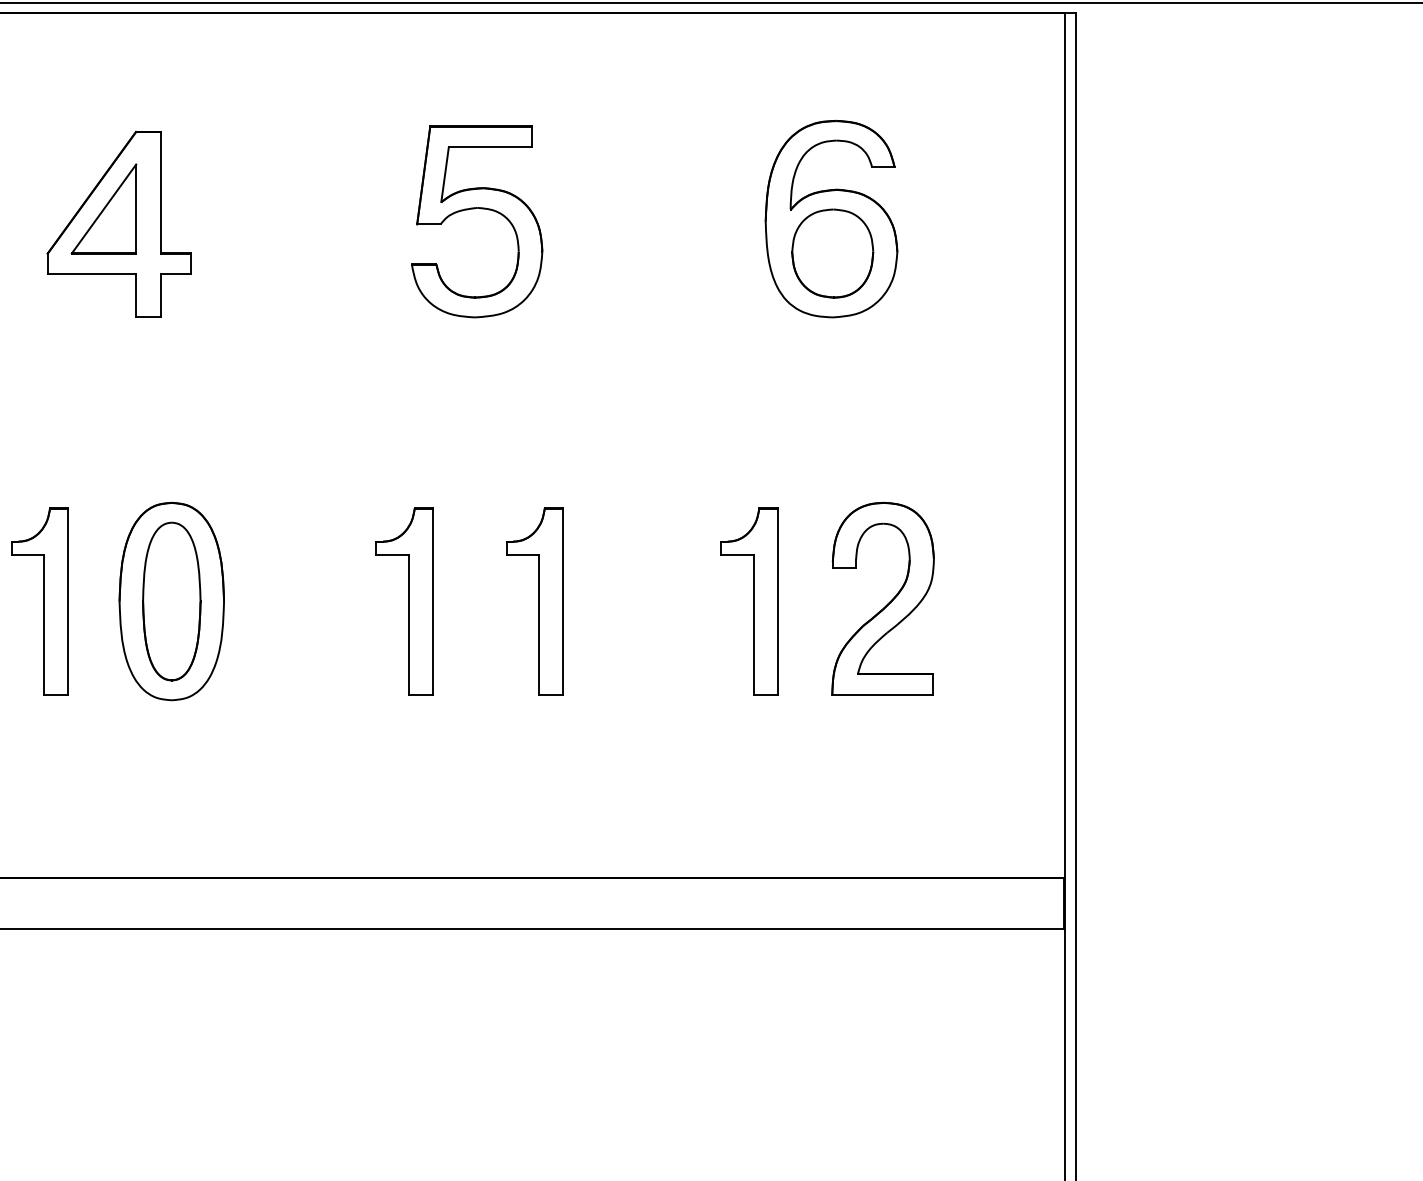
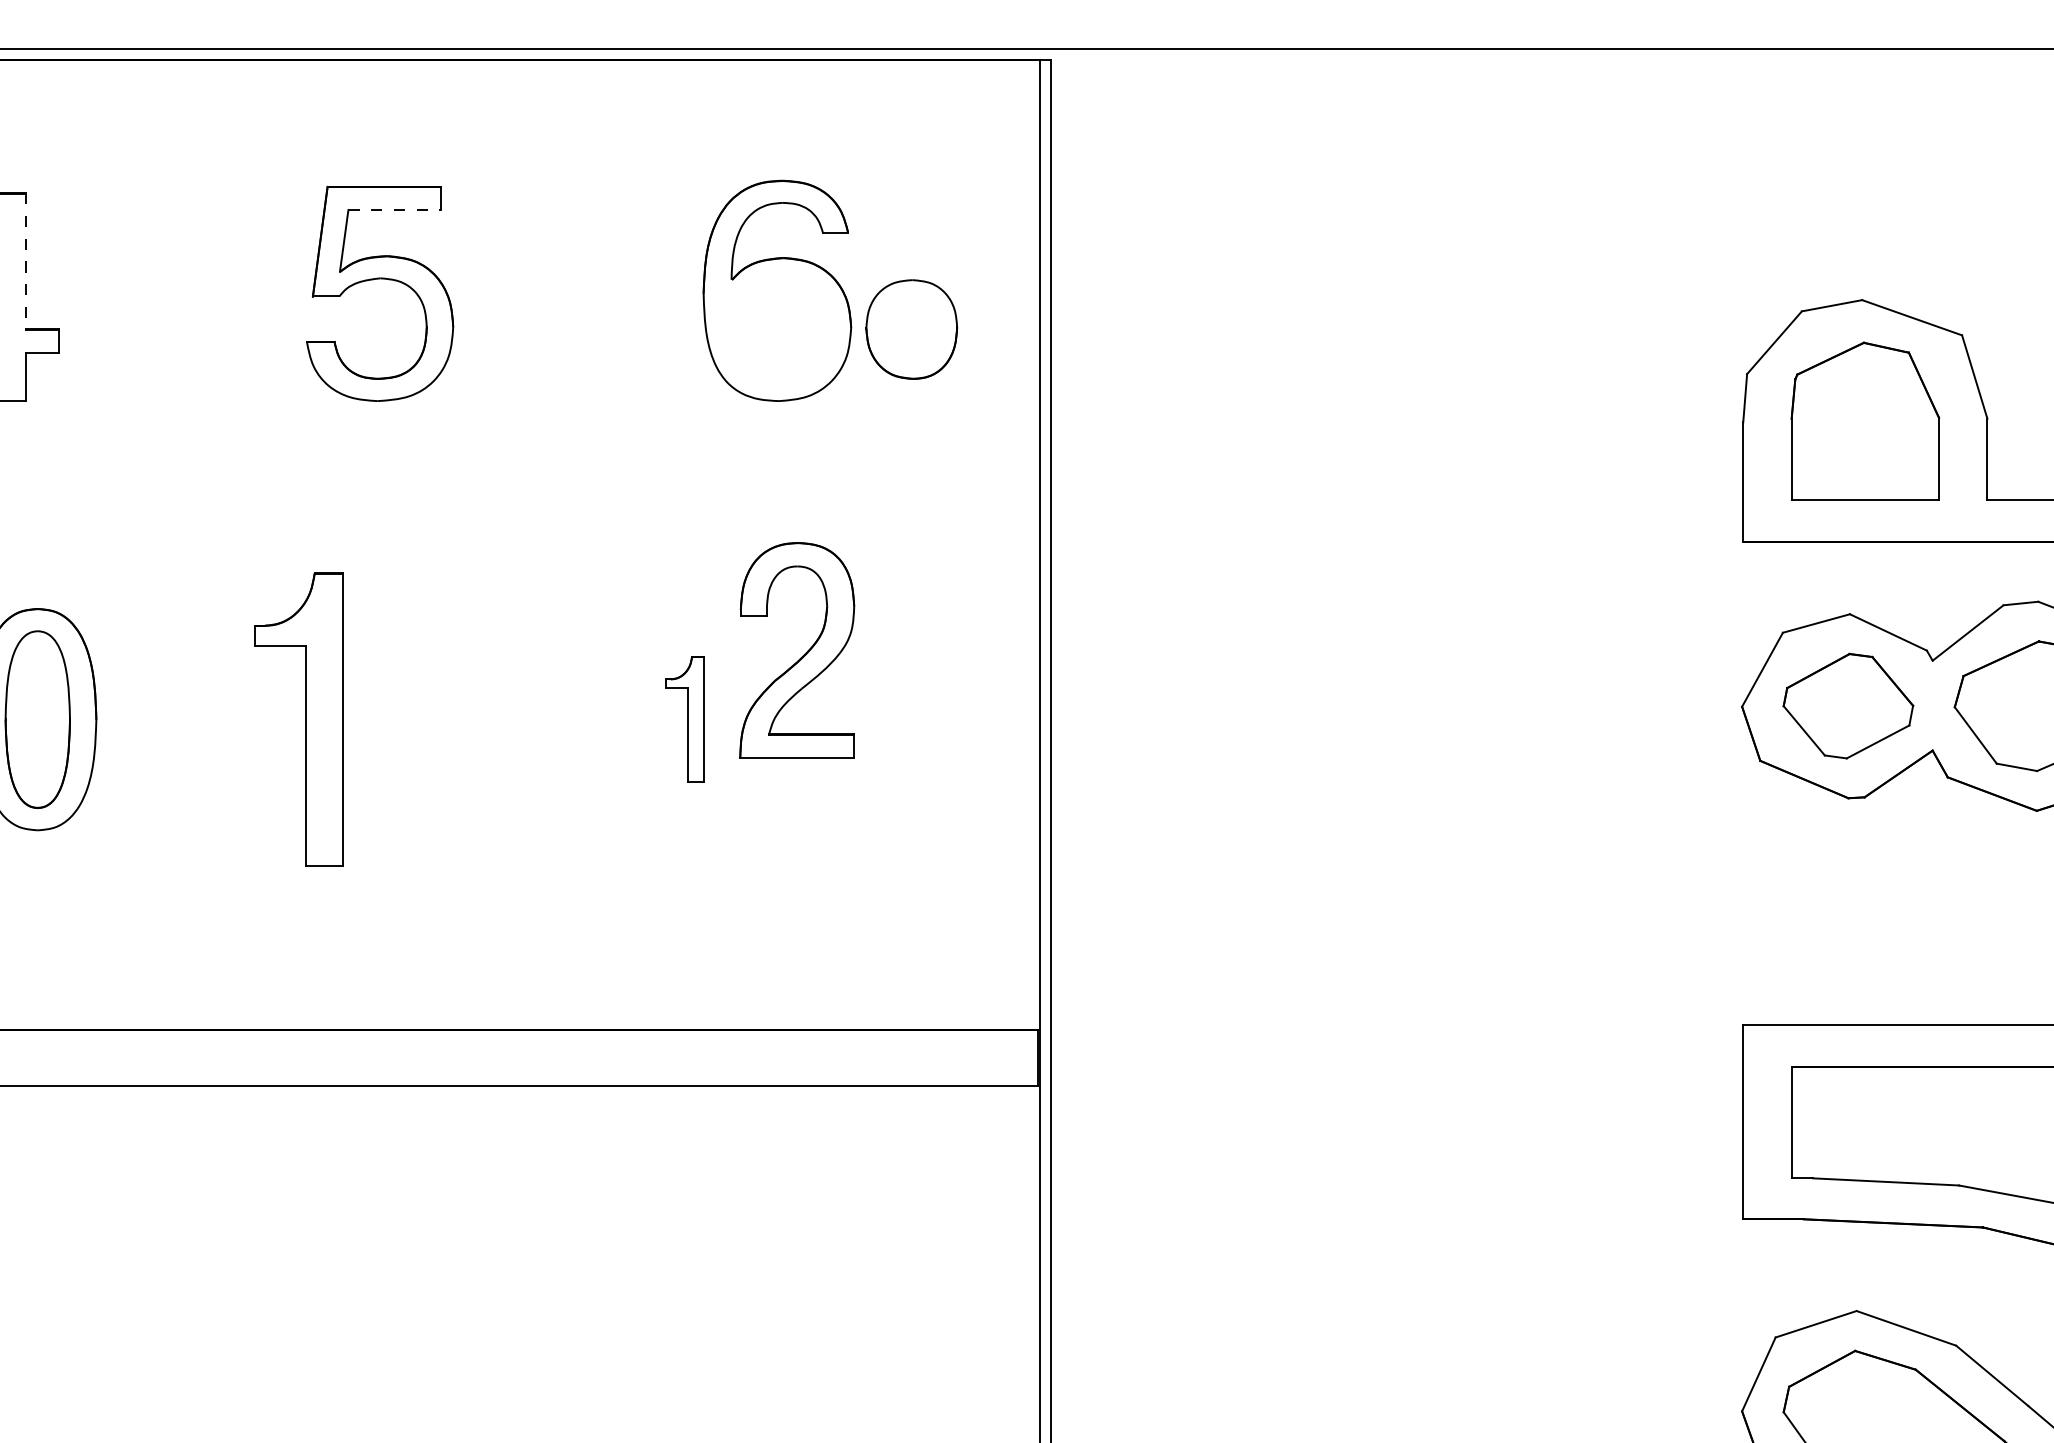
line: (490, 147) -> (395, 210), solid -> dashed
line: (161, 192) -> (26, 261), solid -> dashed
part: (832, 253) -> (911, 329), moved
part: (404, 601) -> (298, 719), size x1.4
part: (534, 601) -> (444, 719), removed
part: (749, 601) -> (685, 719), size x0.6
part: (887, 603) -> (802, 655), moved

